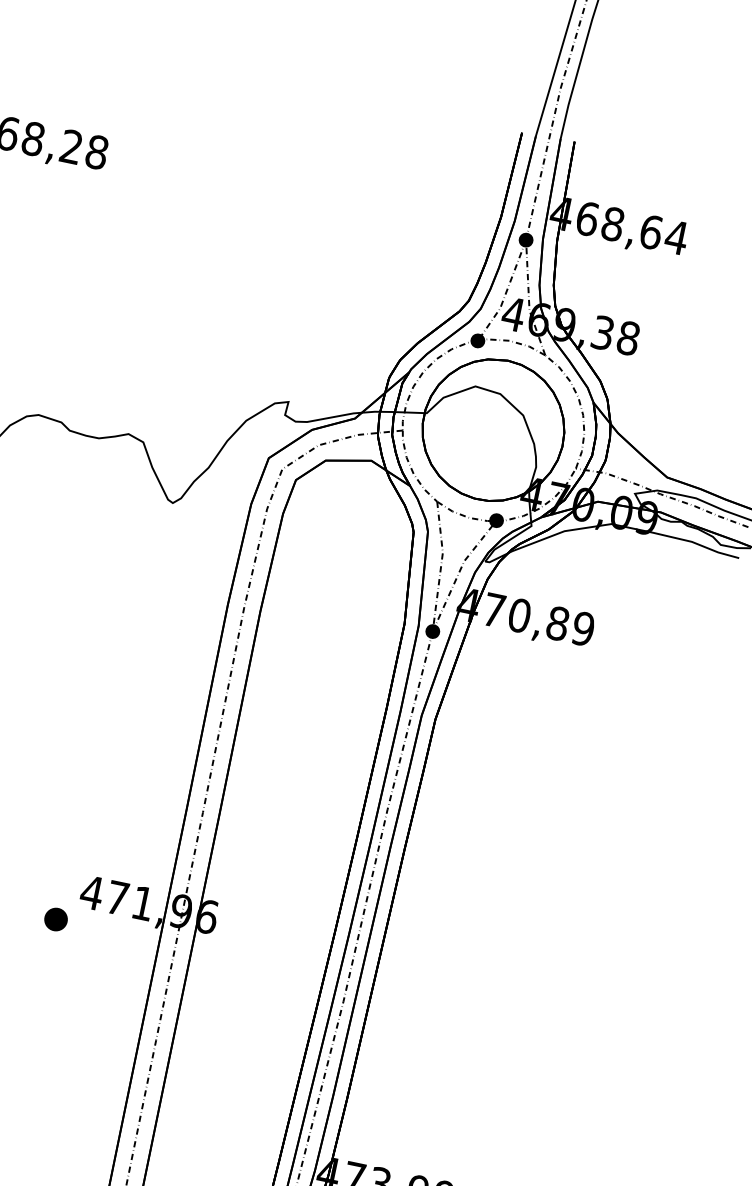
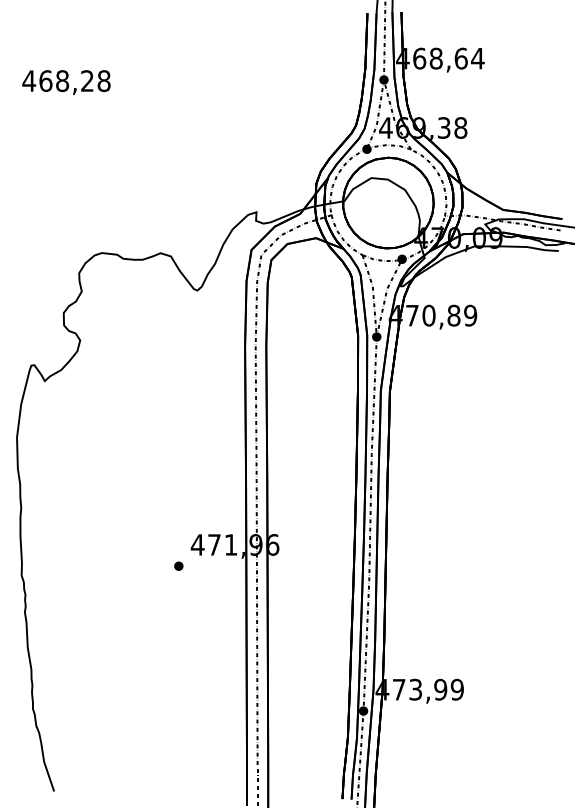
part: (55, 918) -> (178, 565), size x0.62

